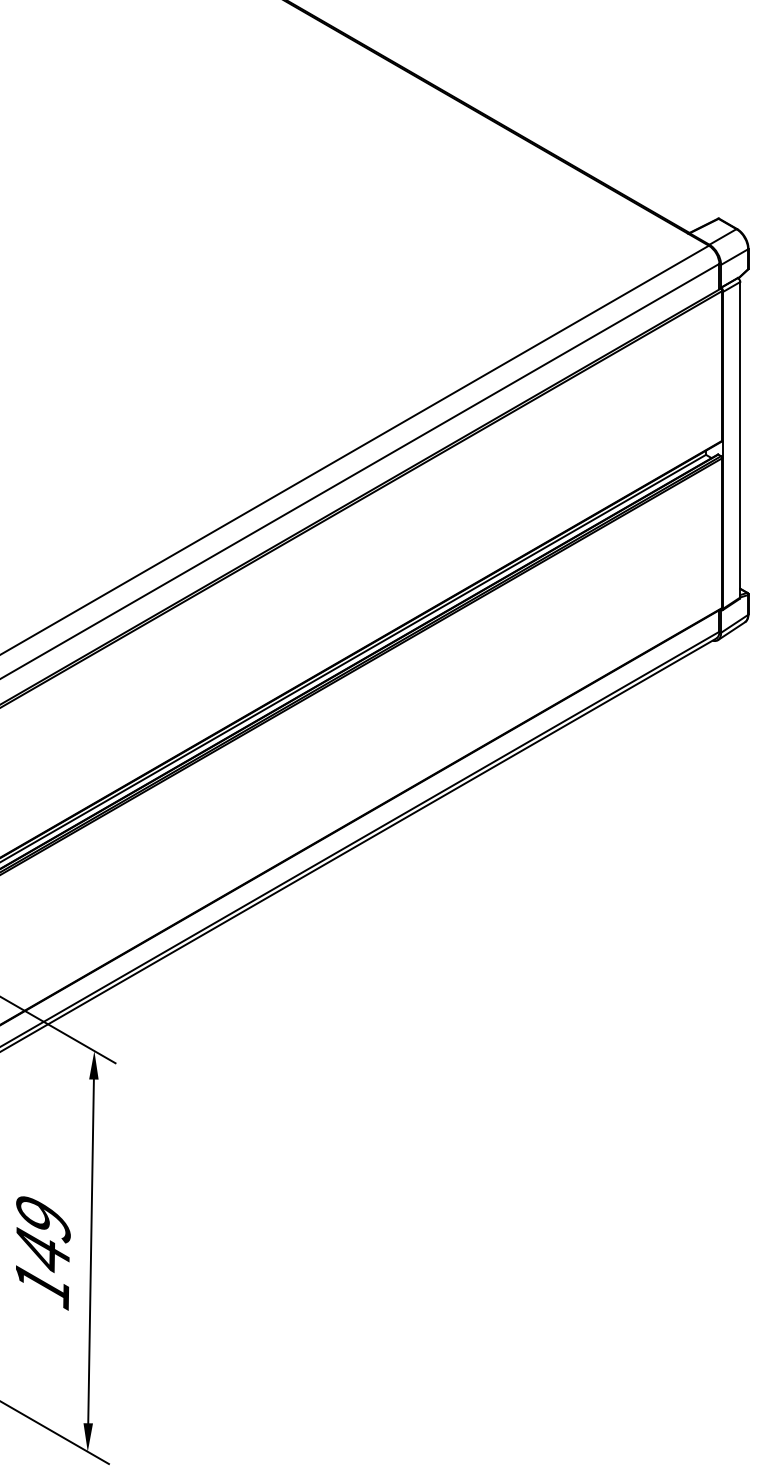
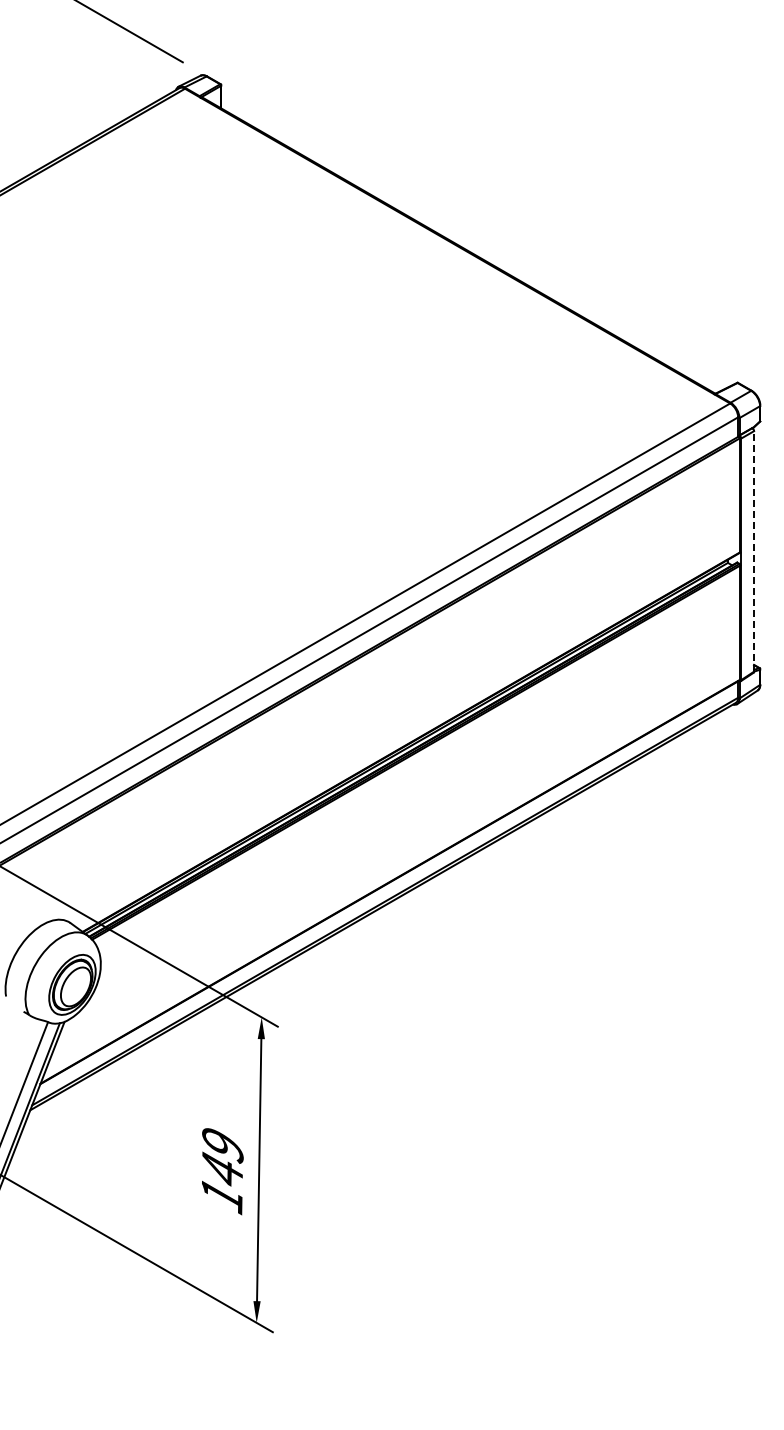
line: (740, 438) -> (754, 550), solid -> dashed

